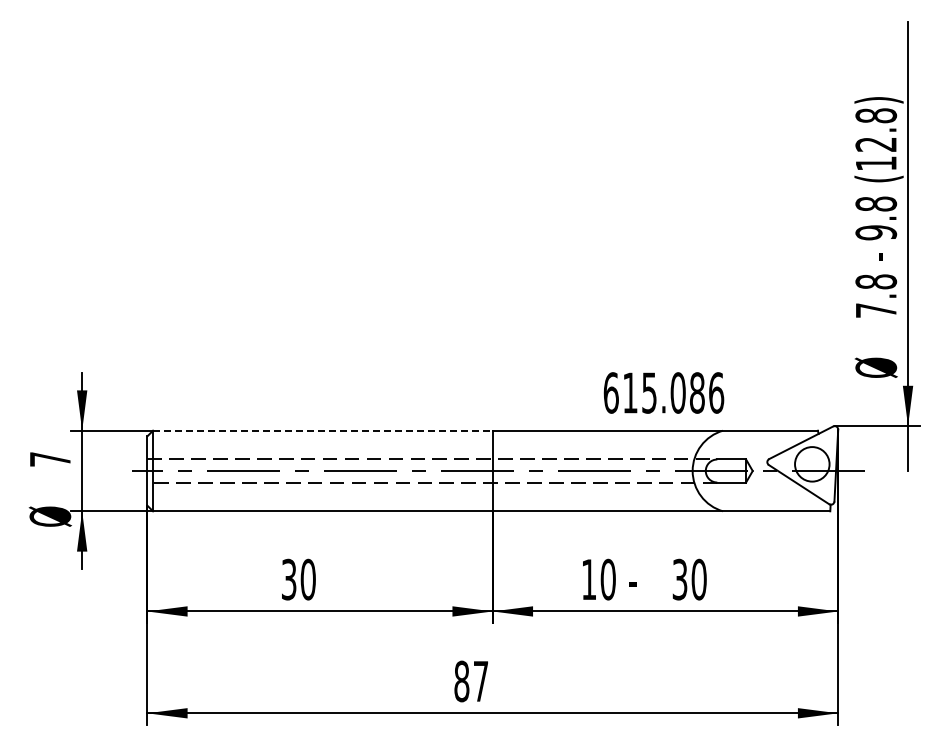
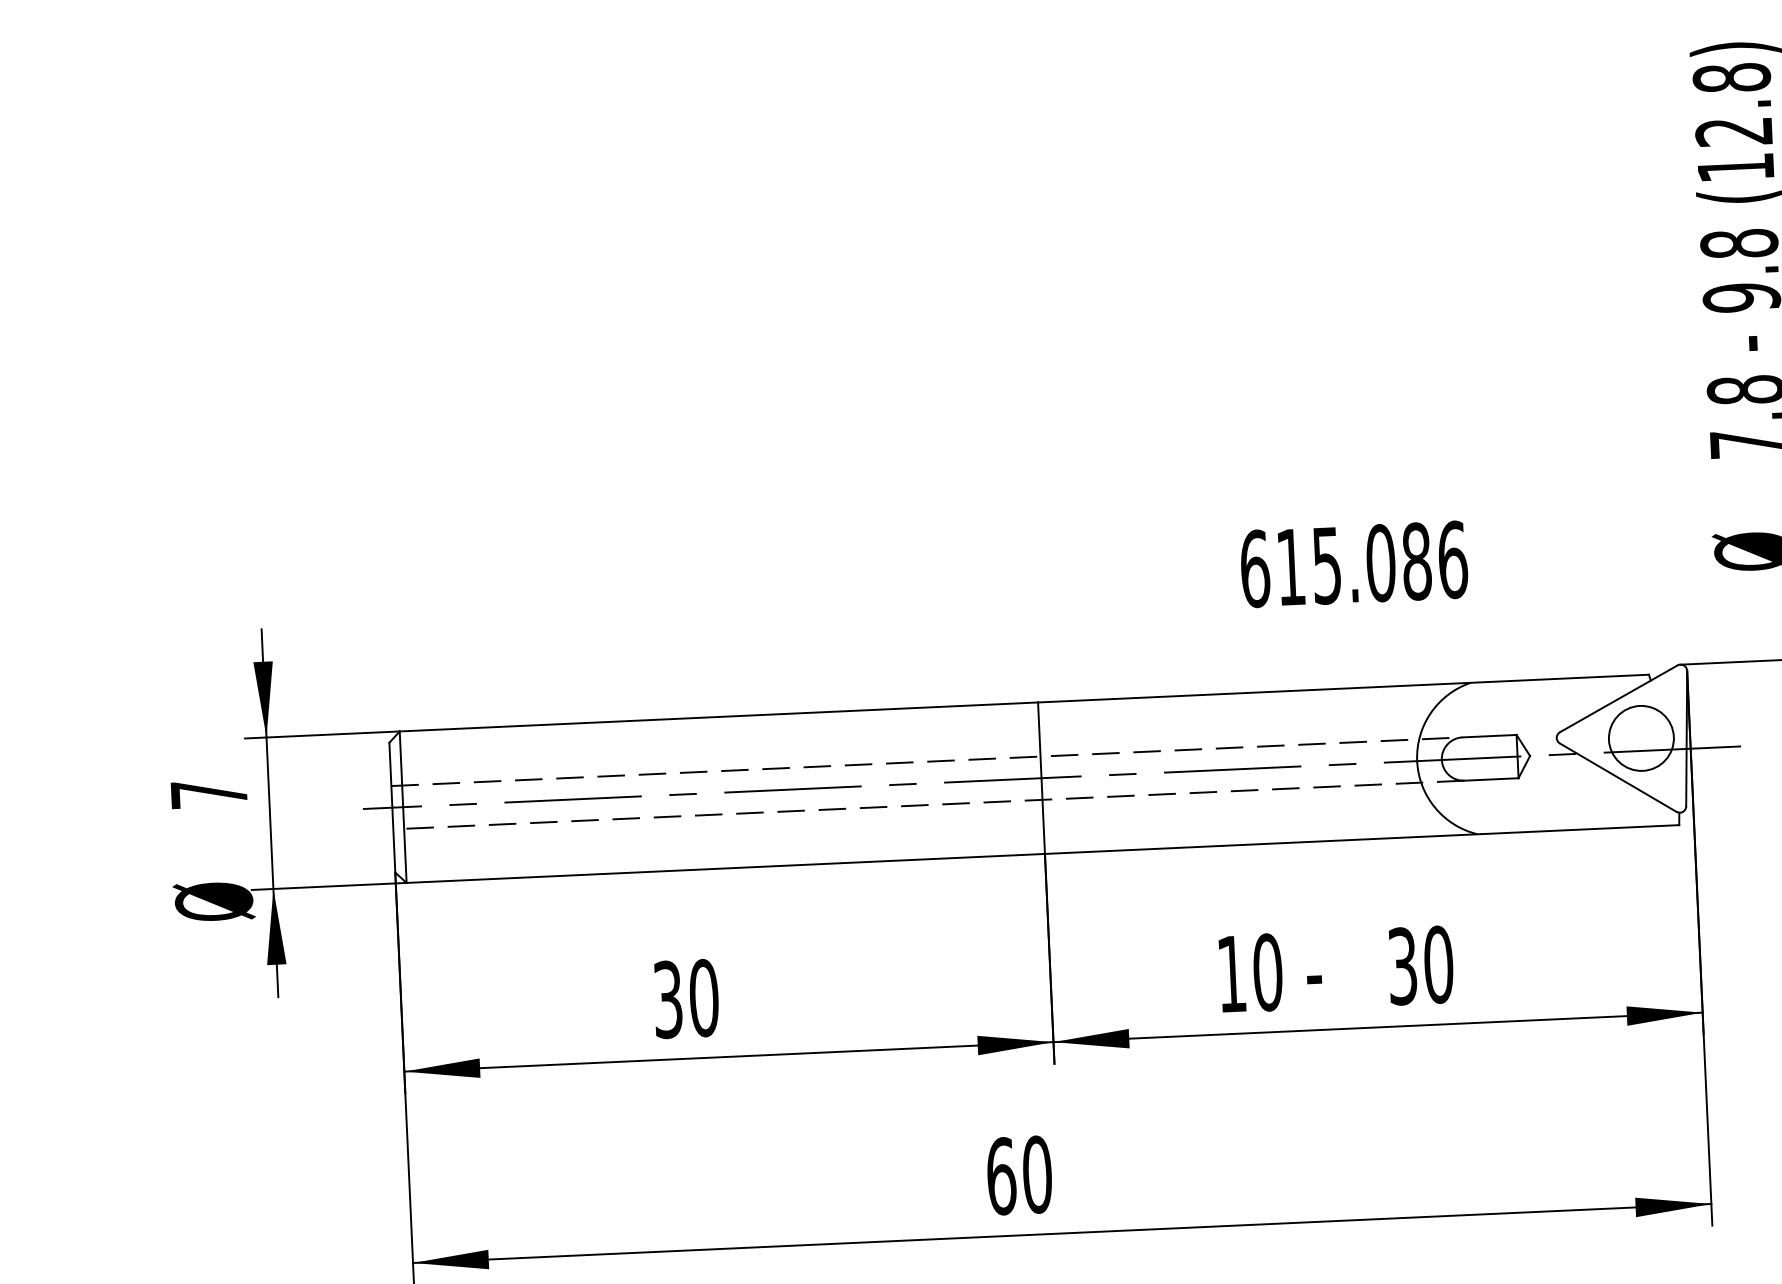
text: (663, 392) -> (1353, 563), moved
line: (322, 430) -> (718, 716), dashed -> solid
text: (471, 681) -> (1019, 1175), 87 -> 60

